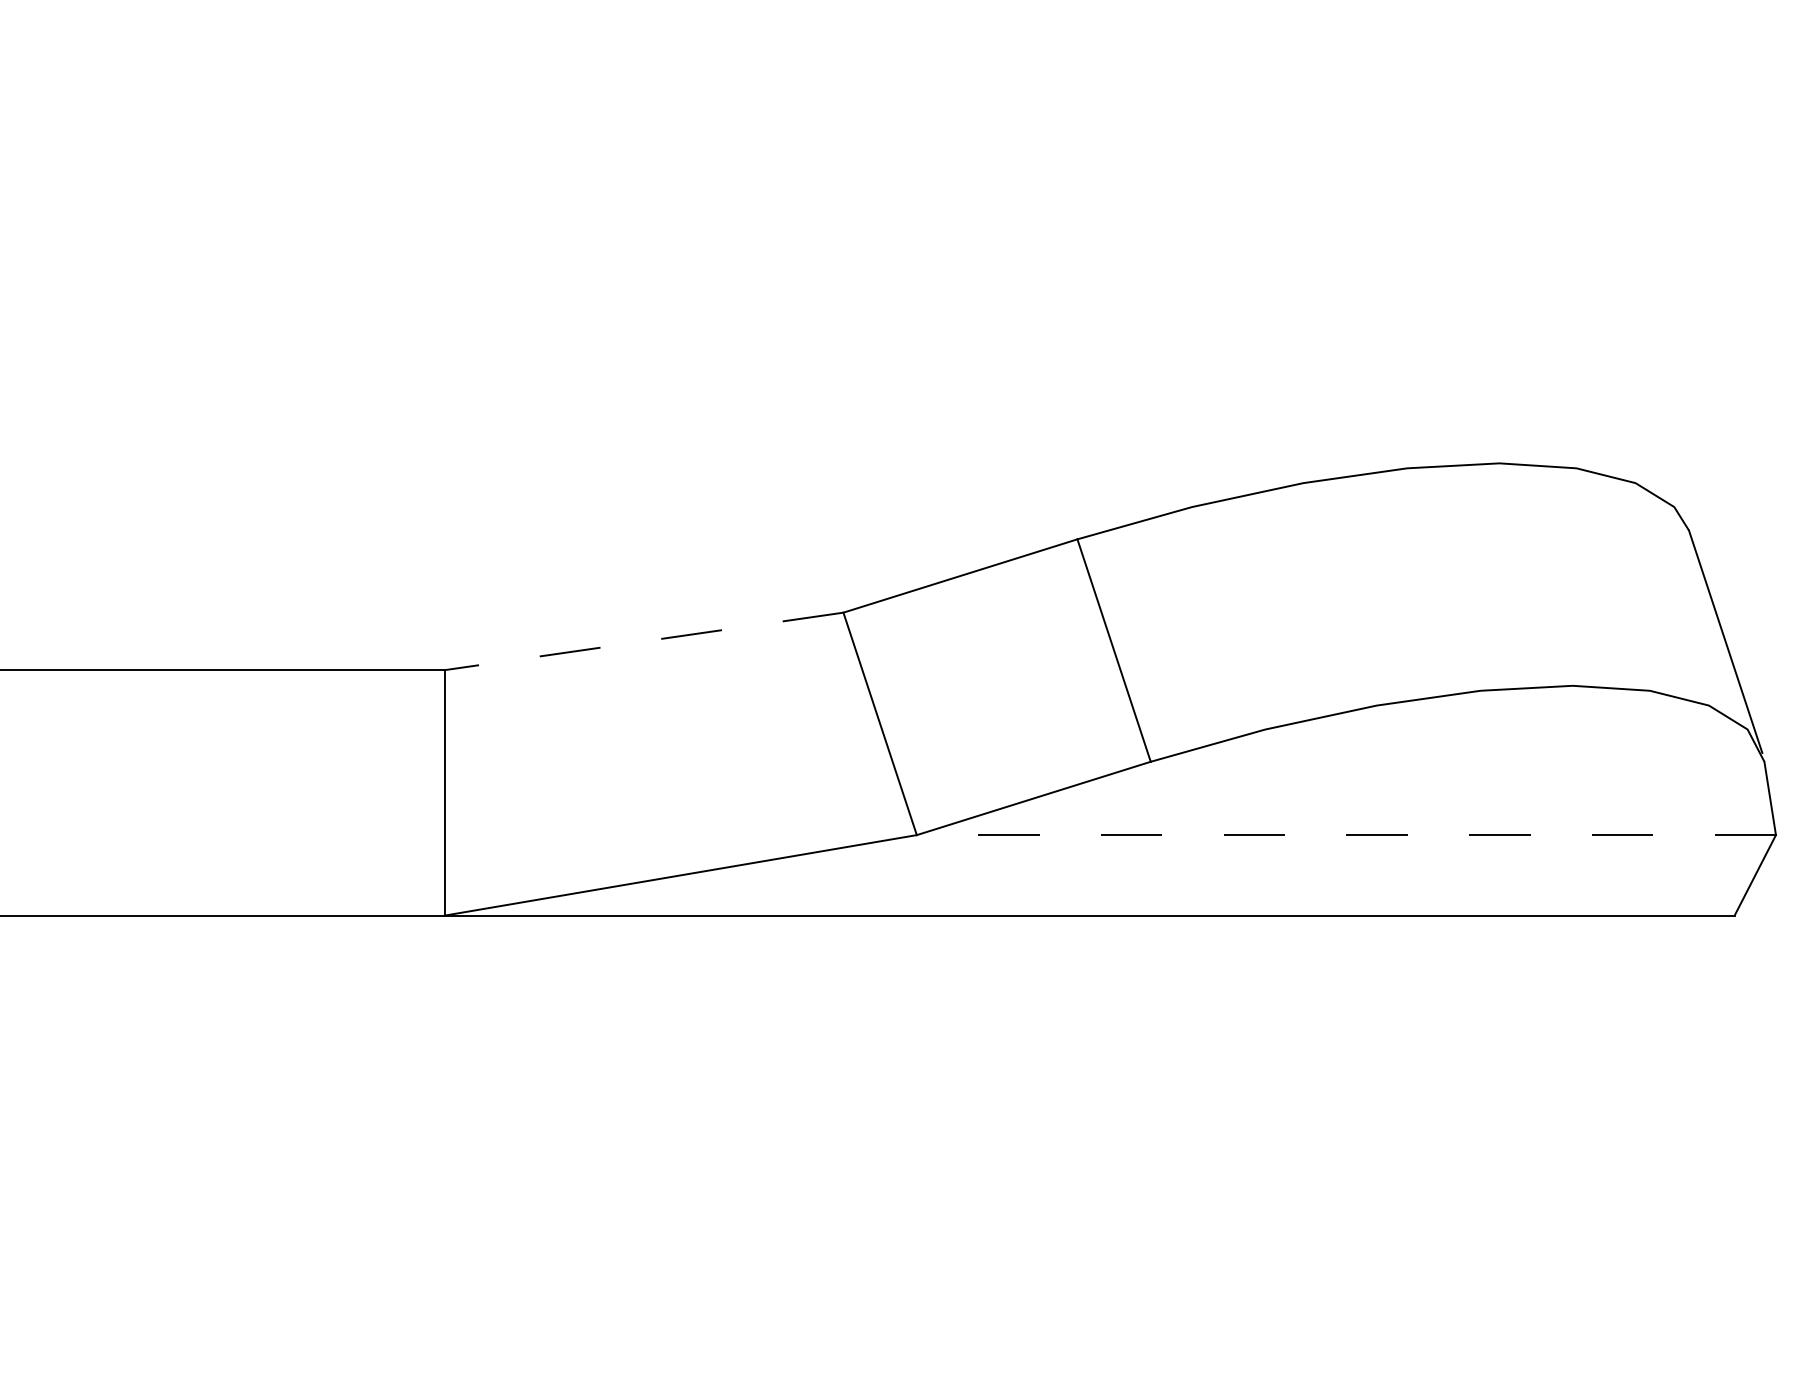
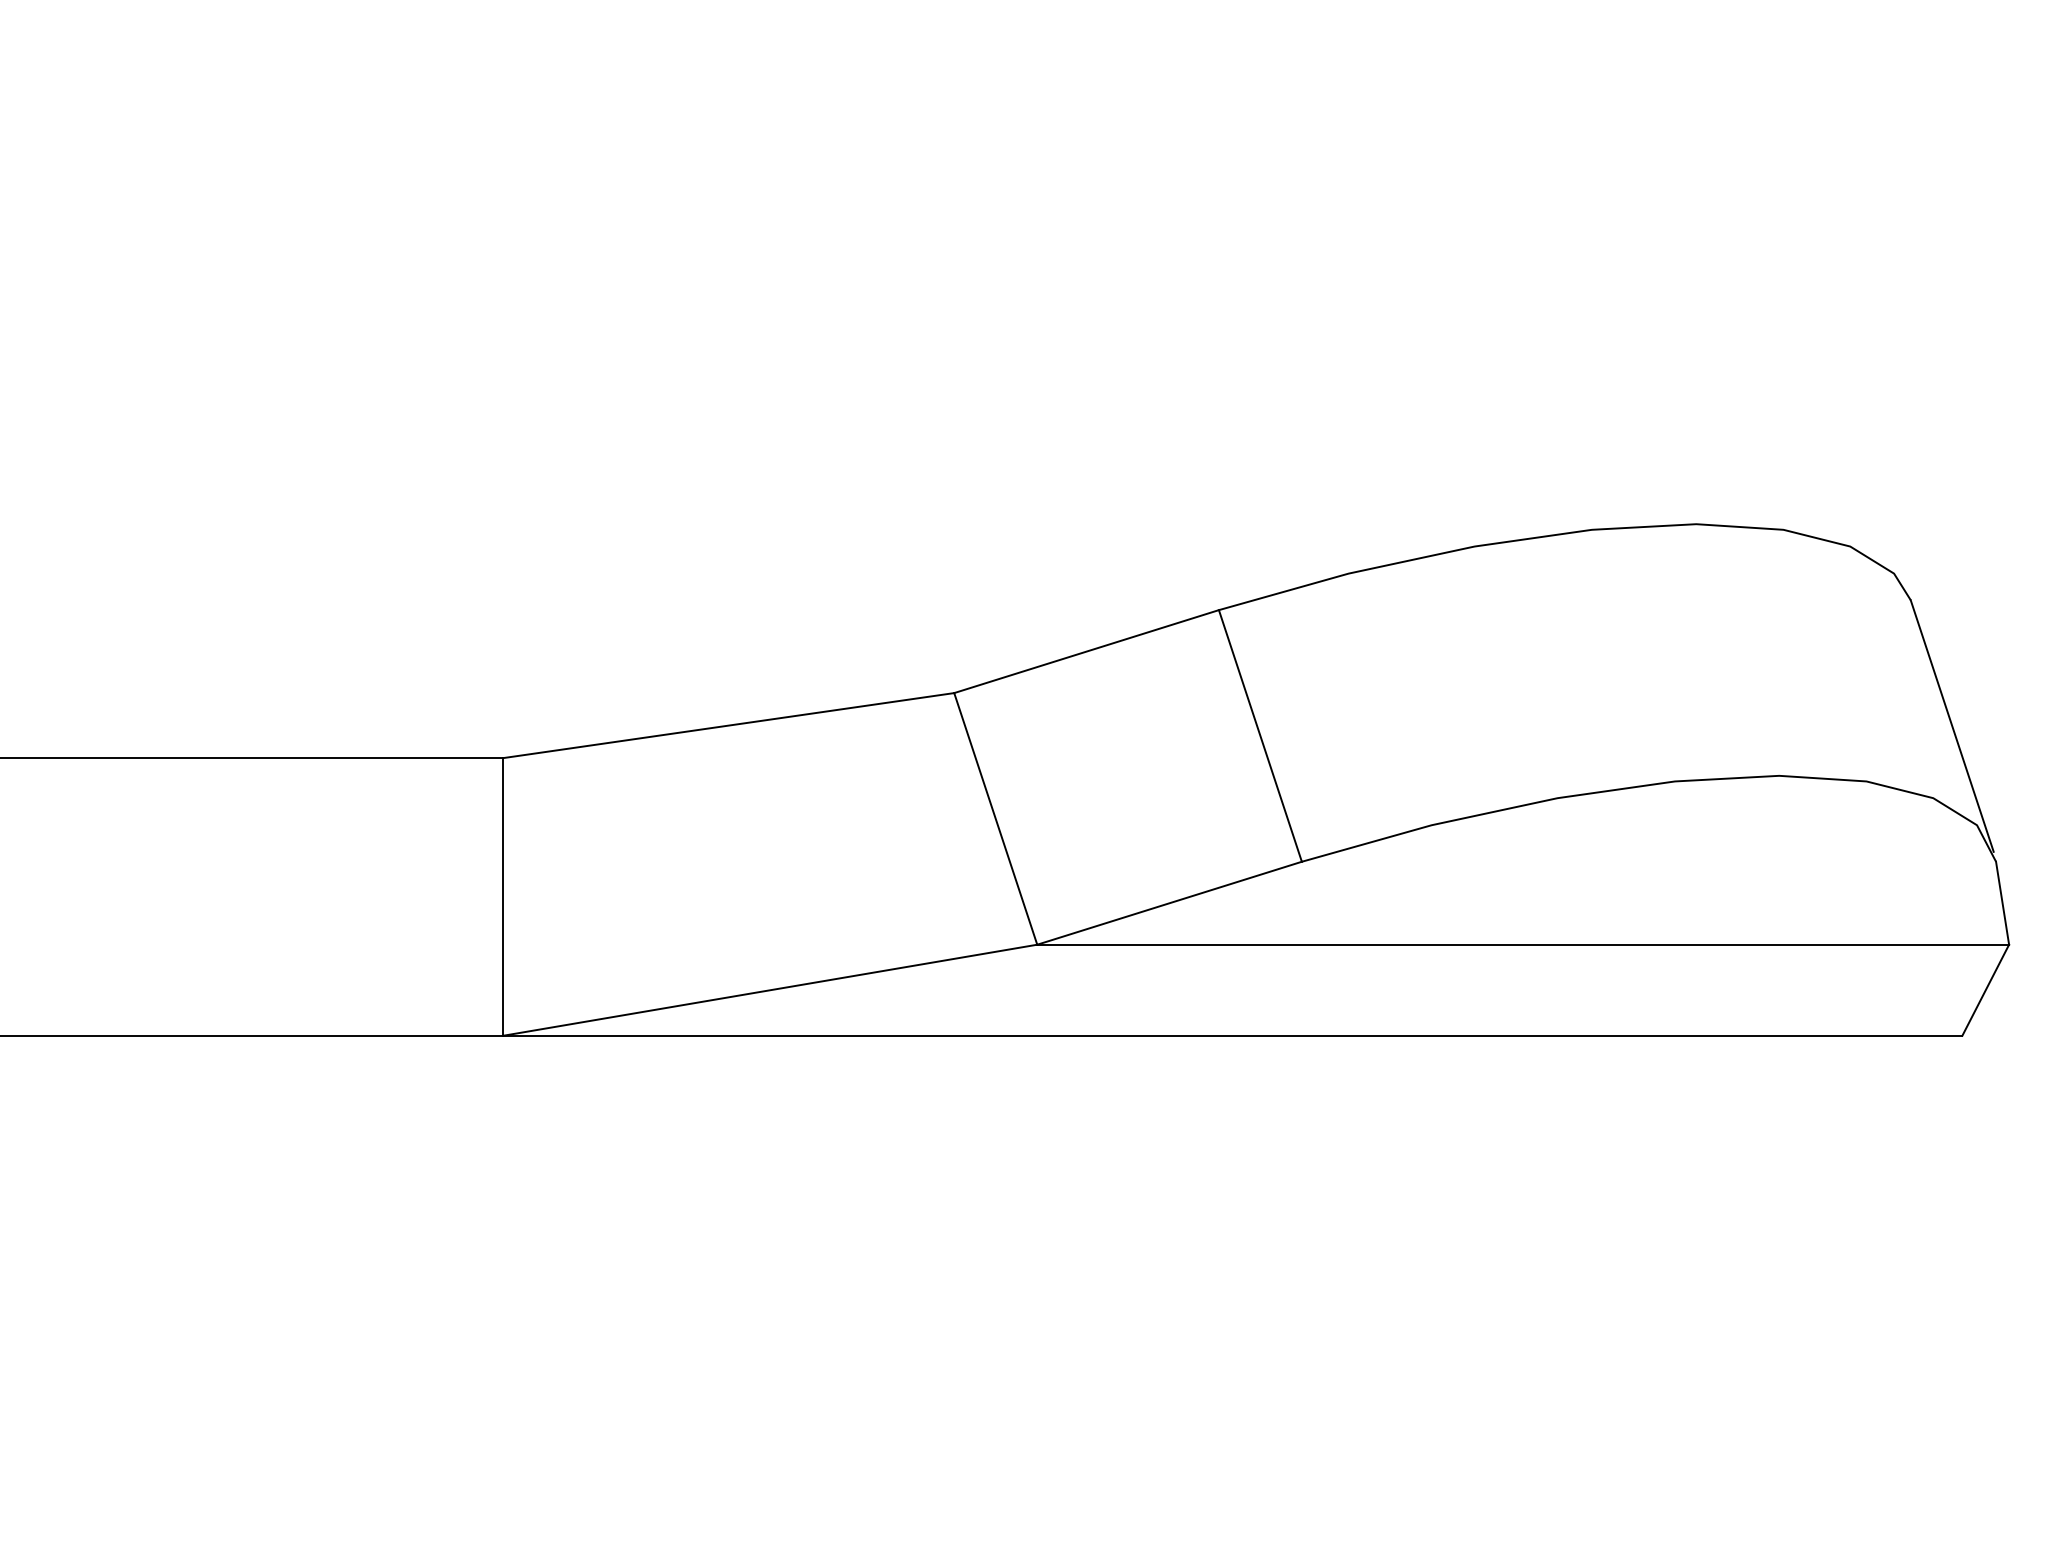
line: (643, 641) -> (728, 725), dashed -> solid
line: (1346, 835) -> (1523, 945), dashed -> solid

